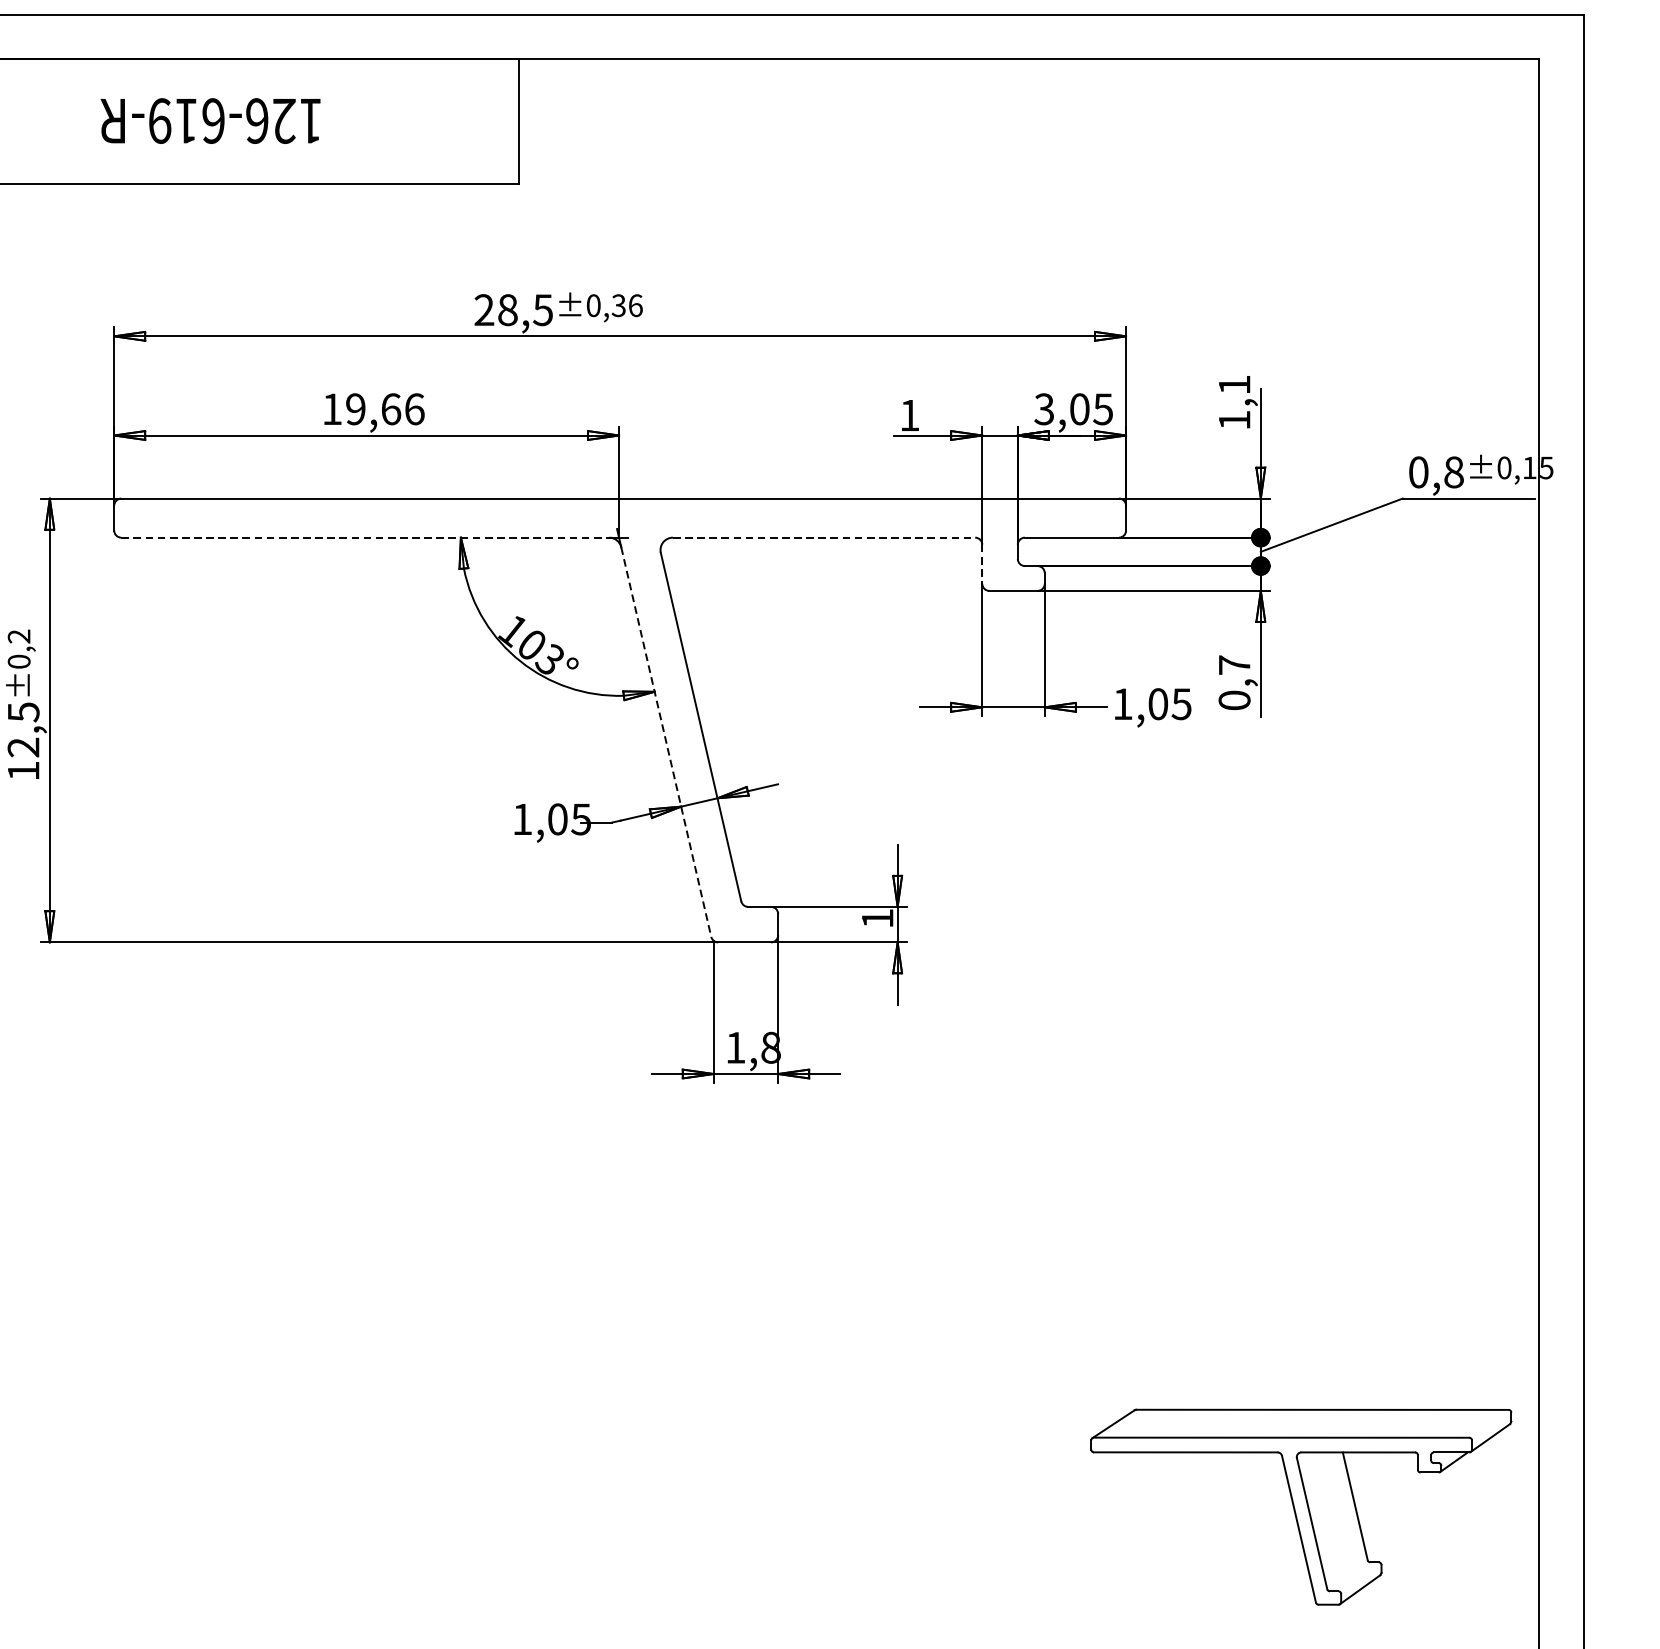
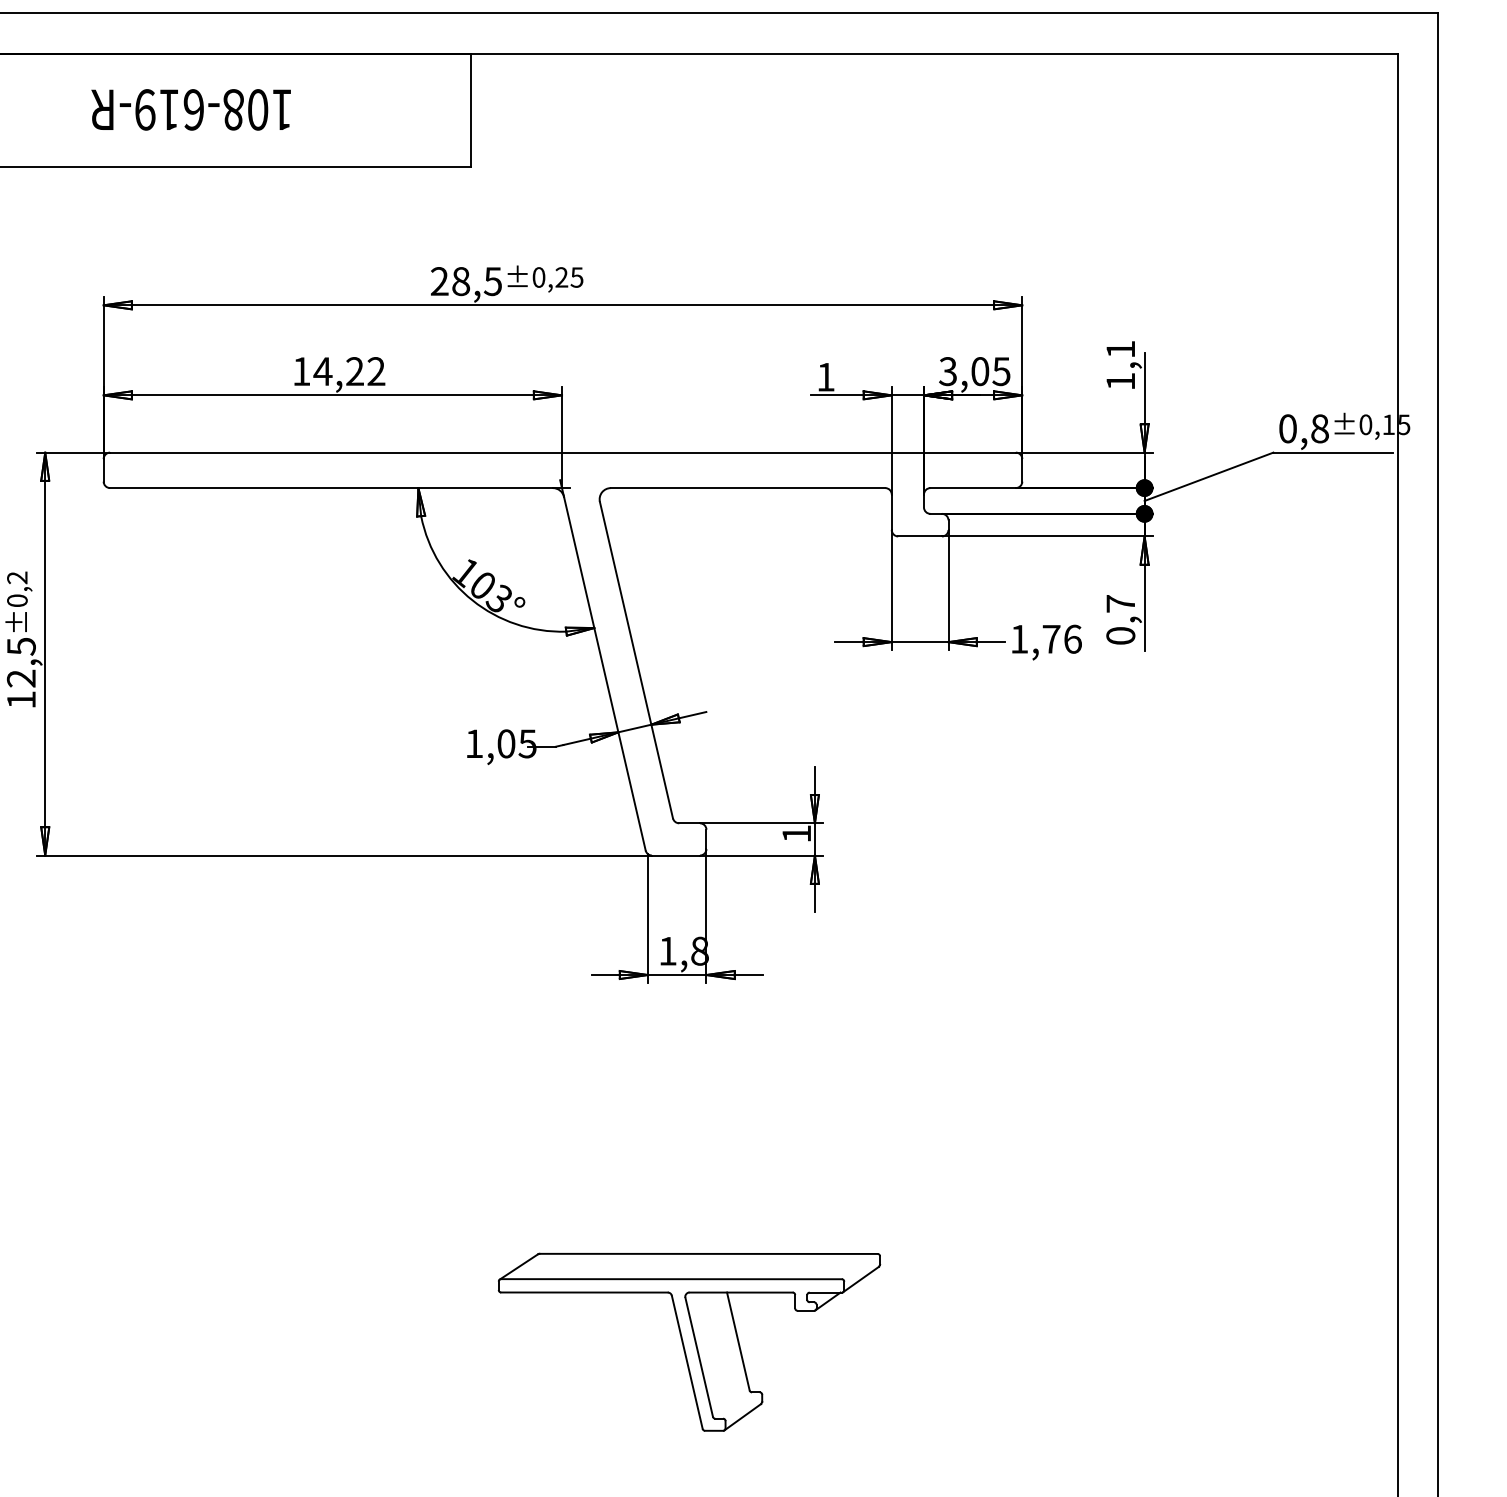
text: (270, 120) -> (245, 109), 126-619-R -> 108-619-R
text: (627, 305) -> (569, 277), ±0,36 -> ±0,25
text: (384, 409) -> (349, 371), 19,66 -> 14,22
line: (366, 538) -> (332, 488), dashed -> solid
line: (824, 538) -> (748, 488), dashed -> solid
line: (982, 564) -> (891, 512), dashed -> solid
text: (1169, 703) -> (1061, 638), 1,05 -> 1,76
line: (665, 742) -> (604, 674), dashed -> solid
part: (1301, 1506) -> (689, 1341), moved

